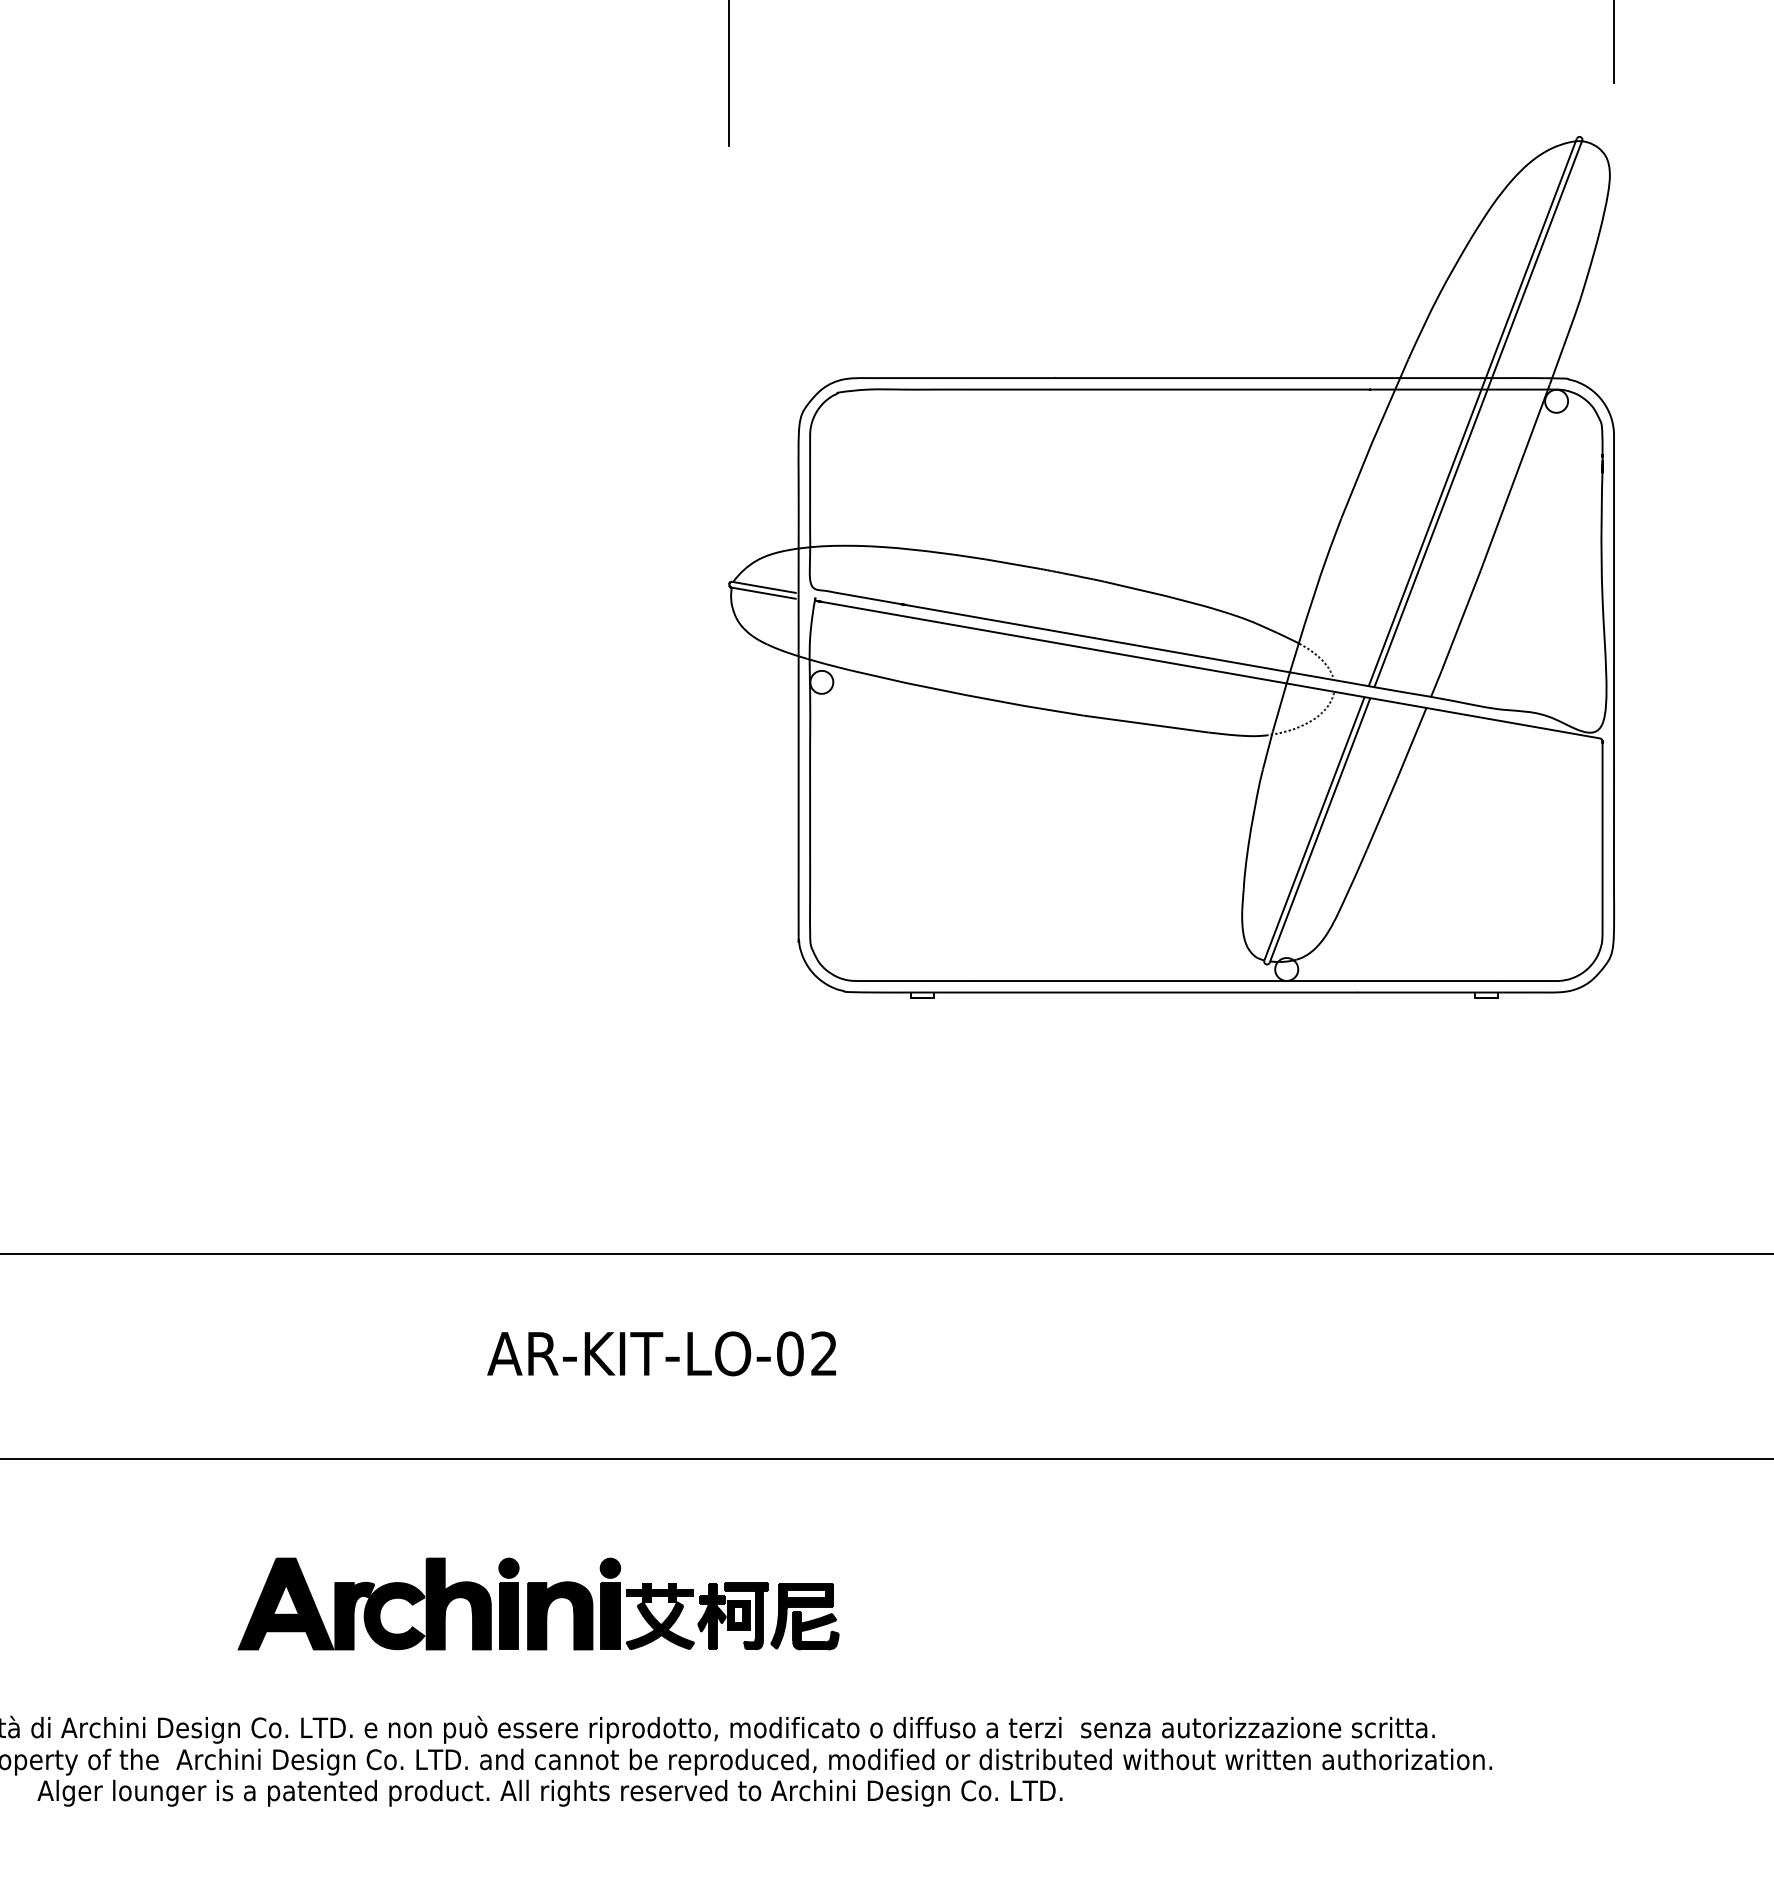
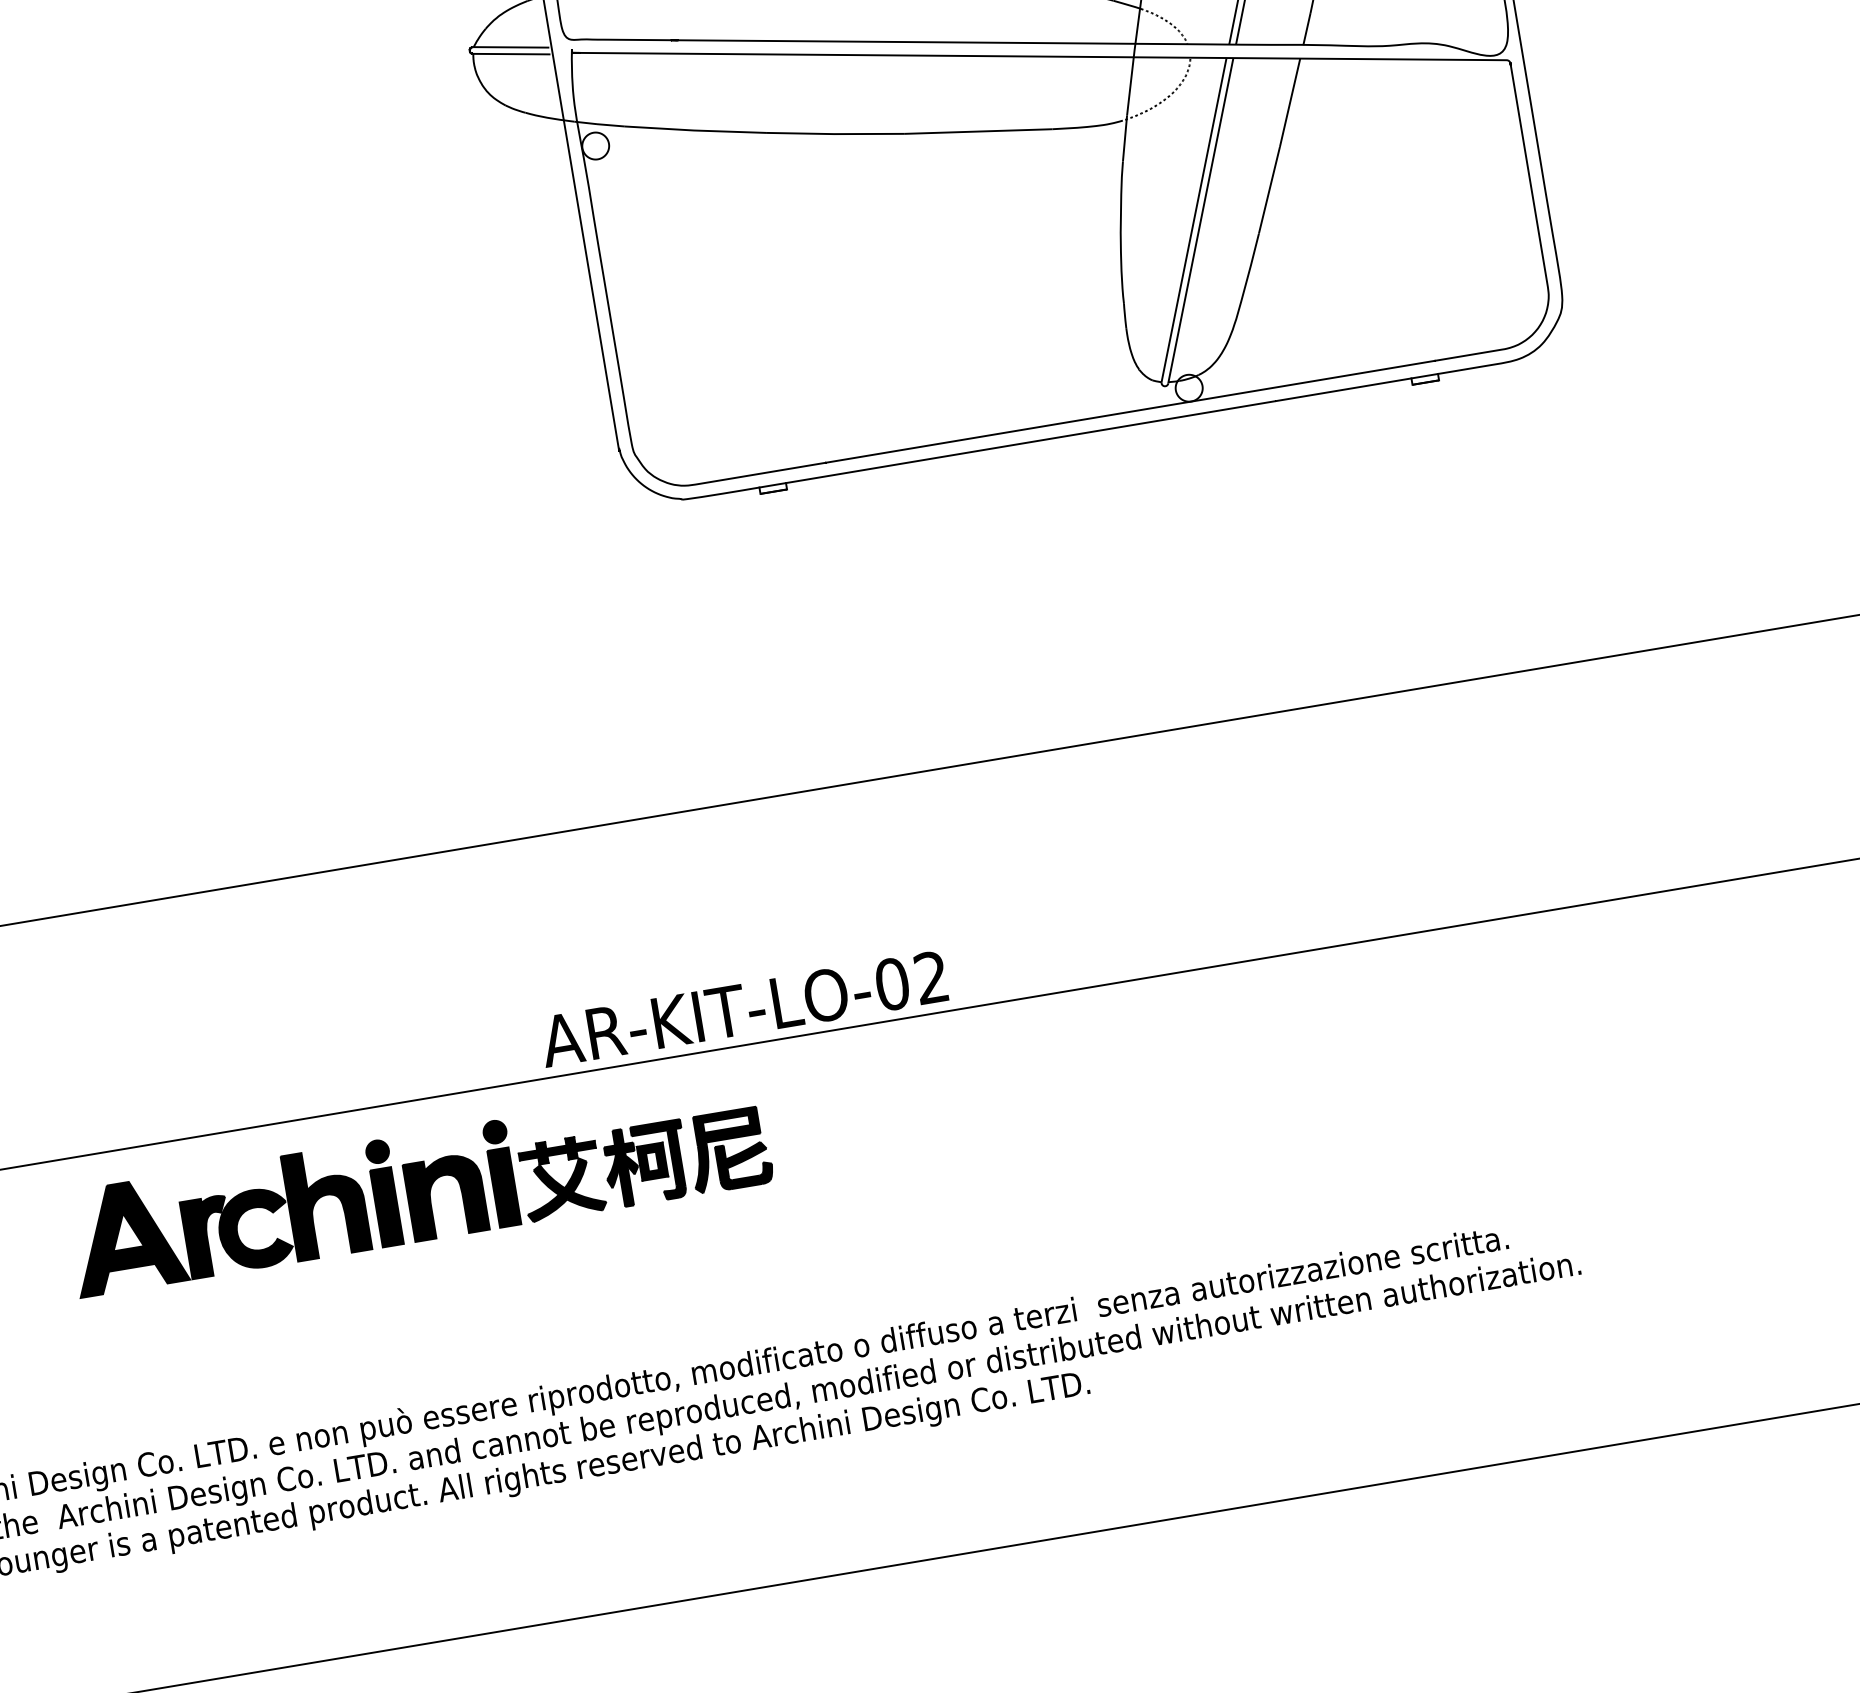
text: (661, 1353) -> (743, 1008), moved
part: (538, 1603) -> (418, 1186), moved

